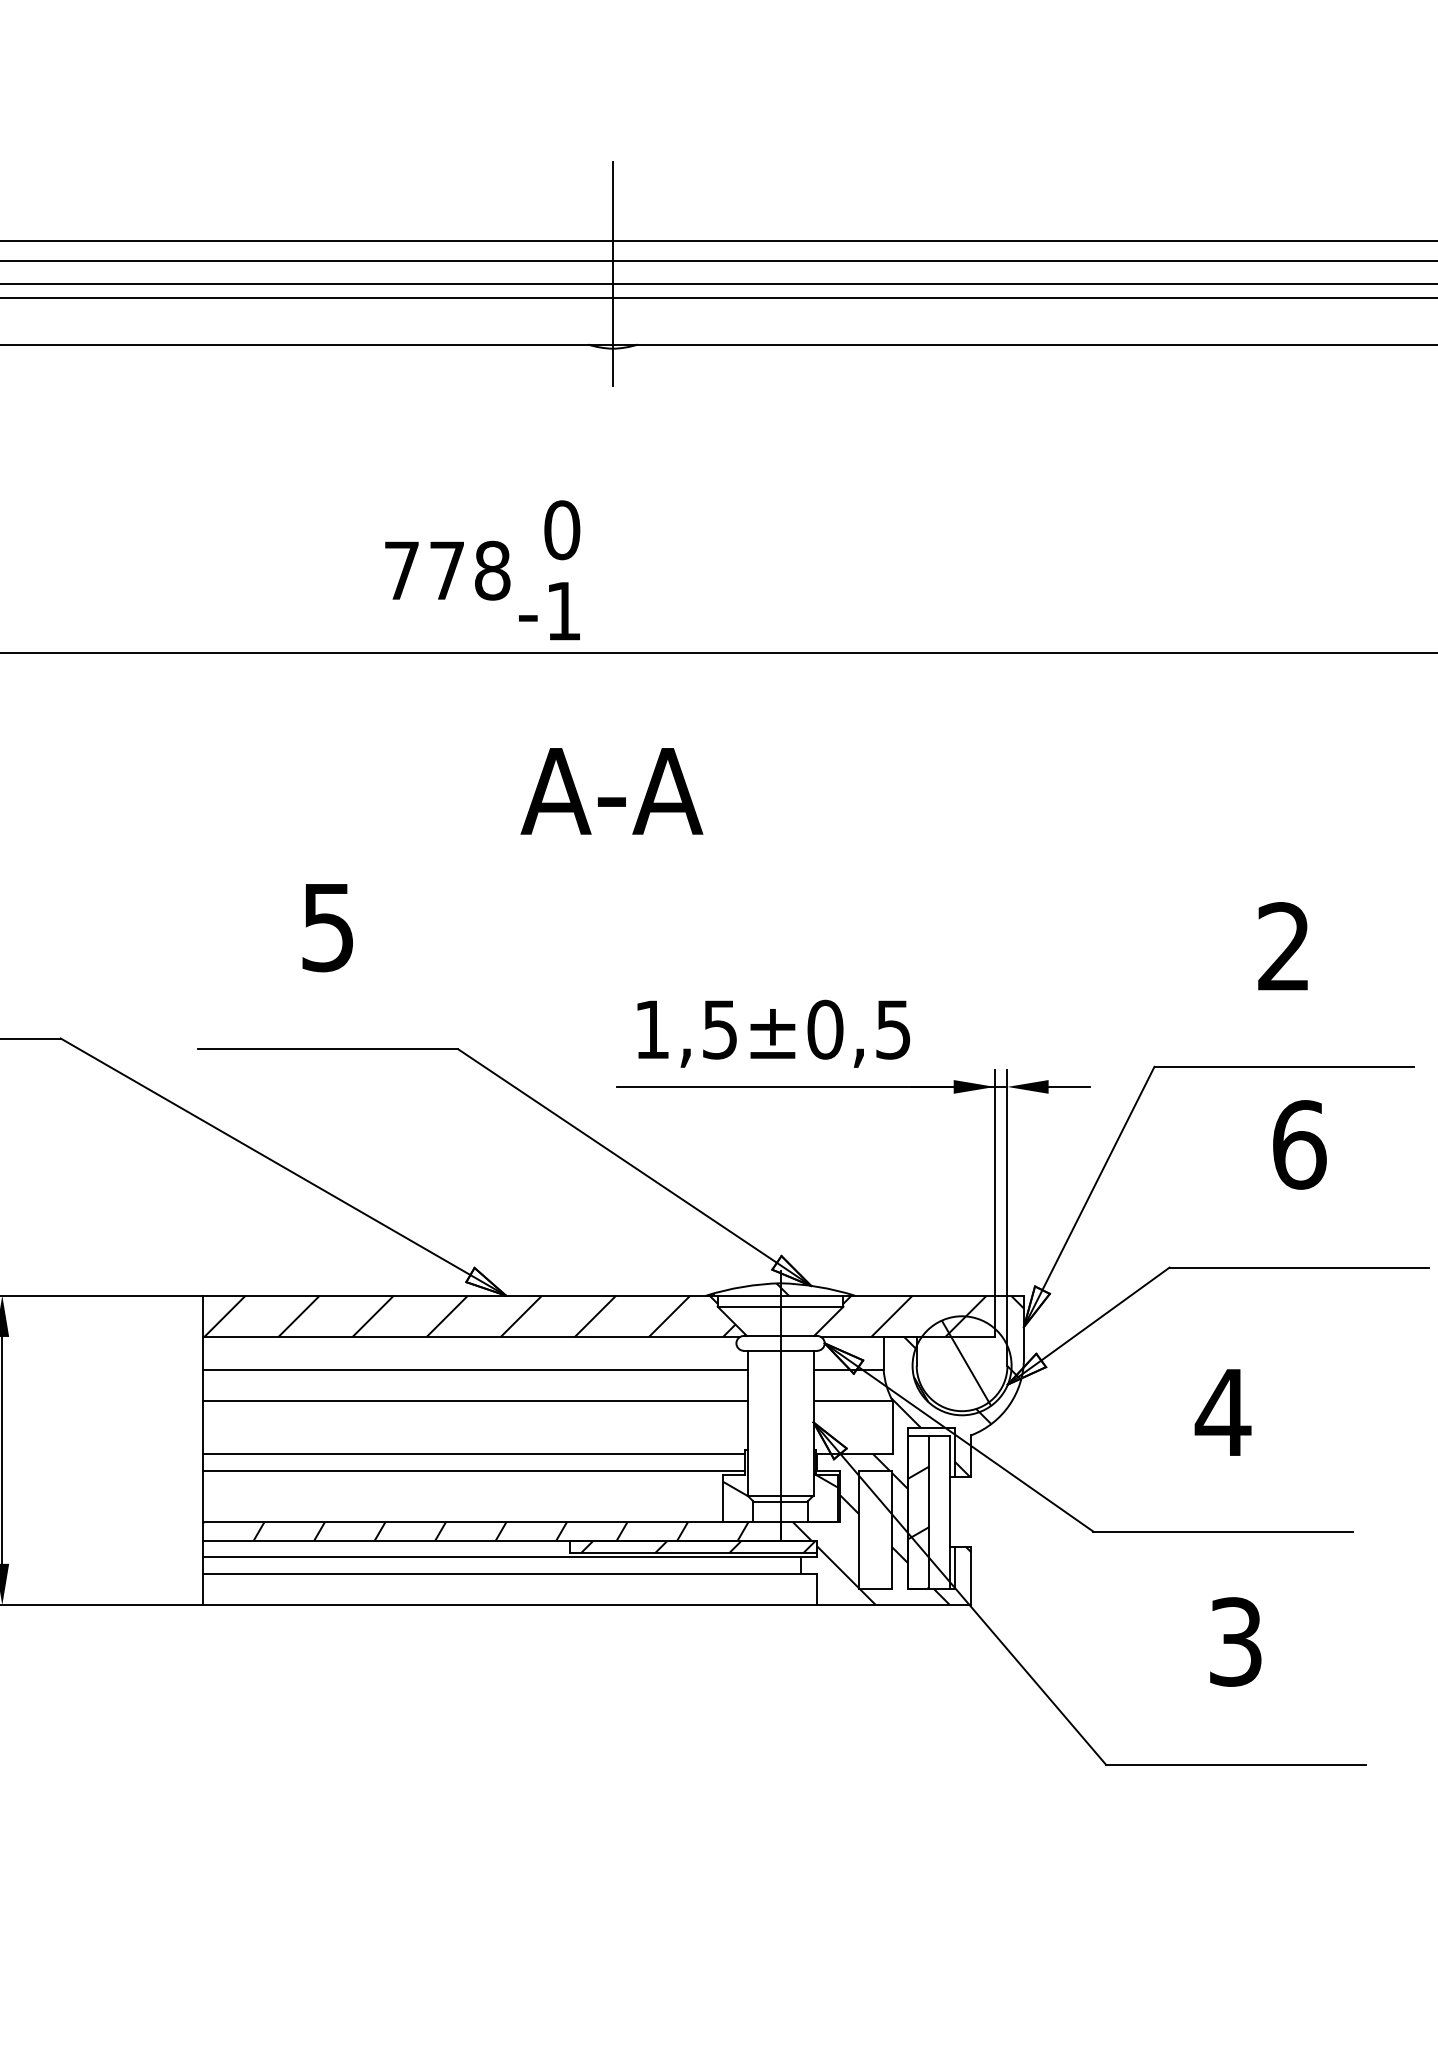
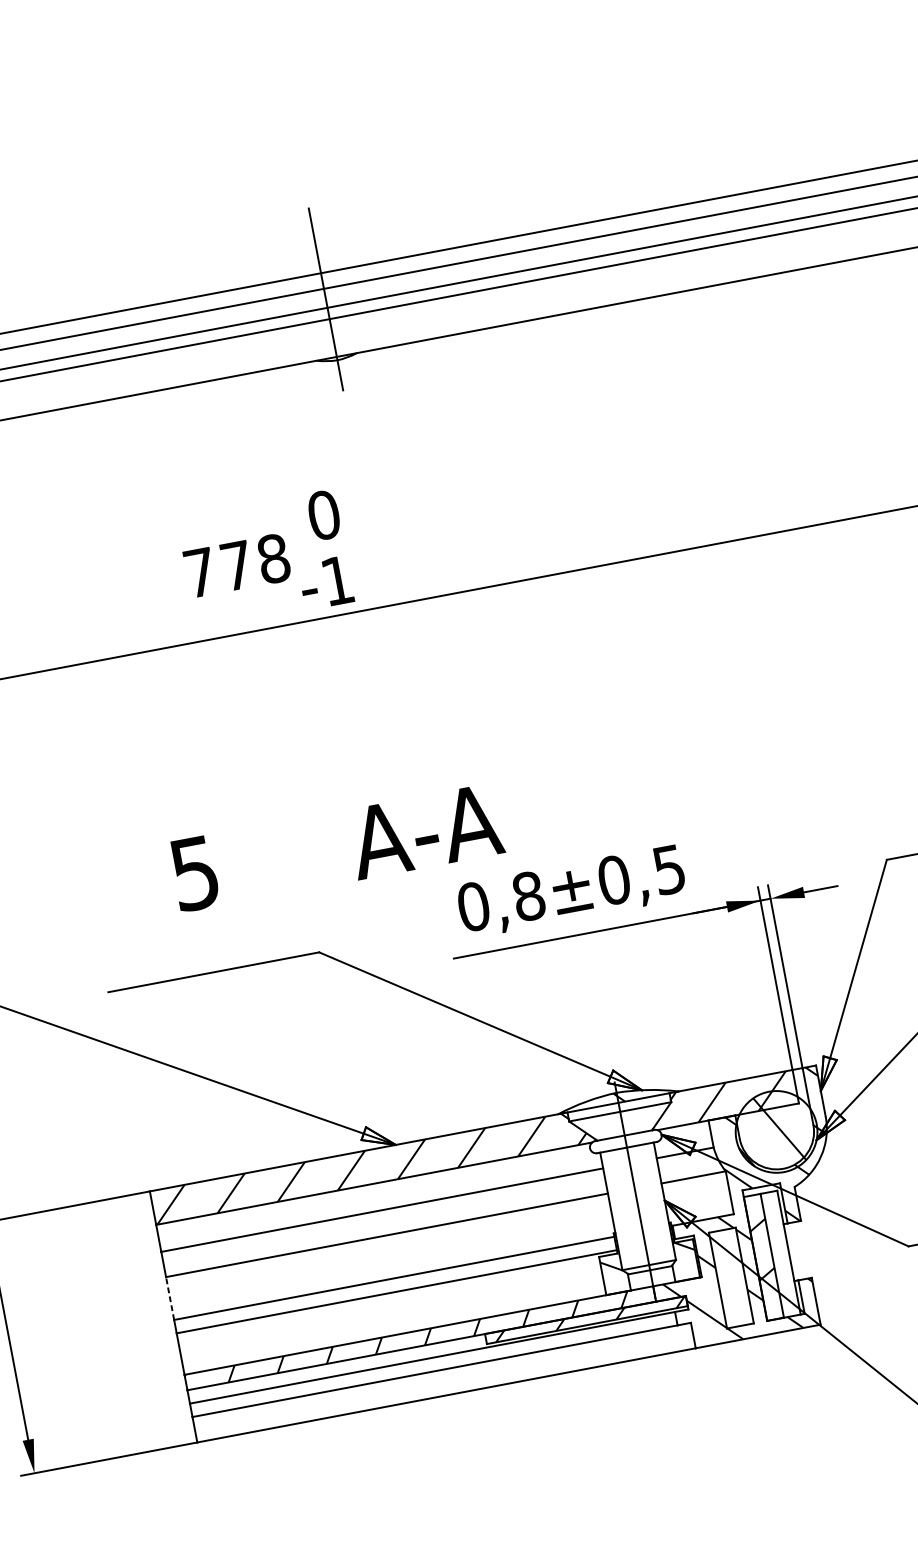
text: (611, 791) -> (425, 831), moved
text: (686, 1029) -> (501, 901), 1,5 -> 0,8
line: (202, 1427) -> (169, 1298), solid -> dashed

